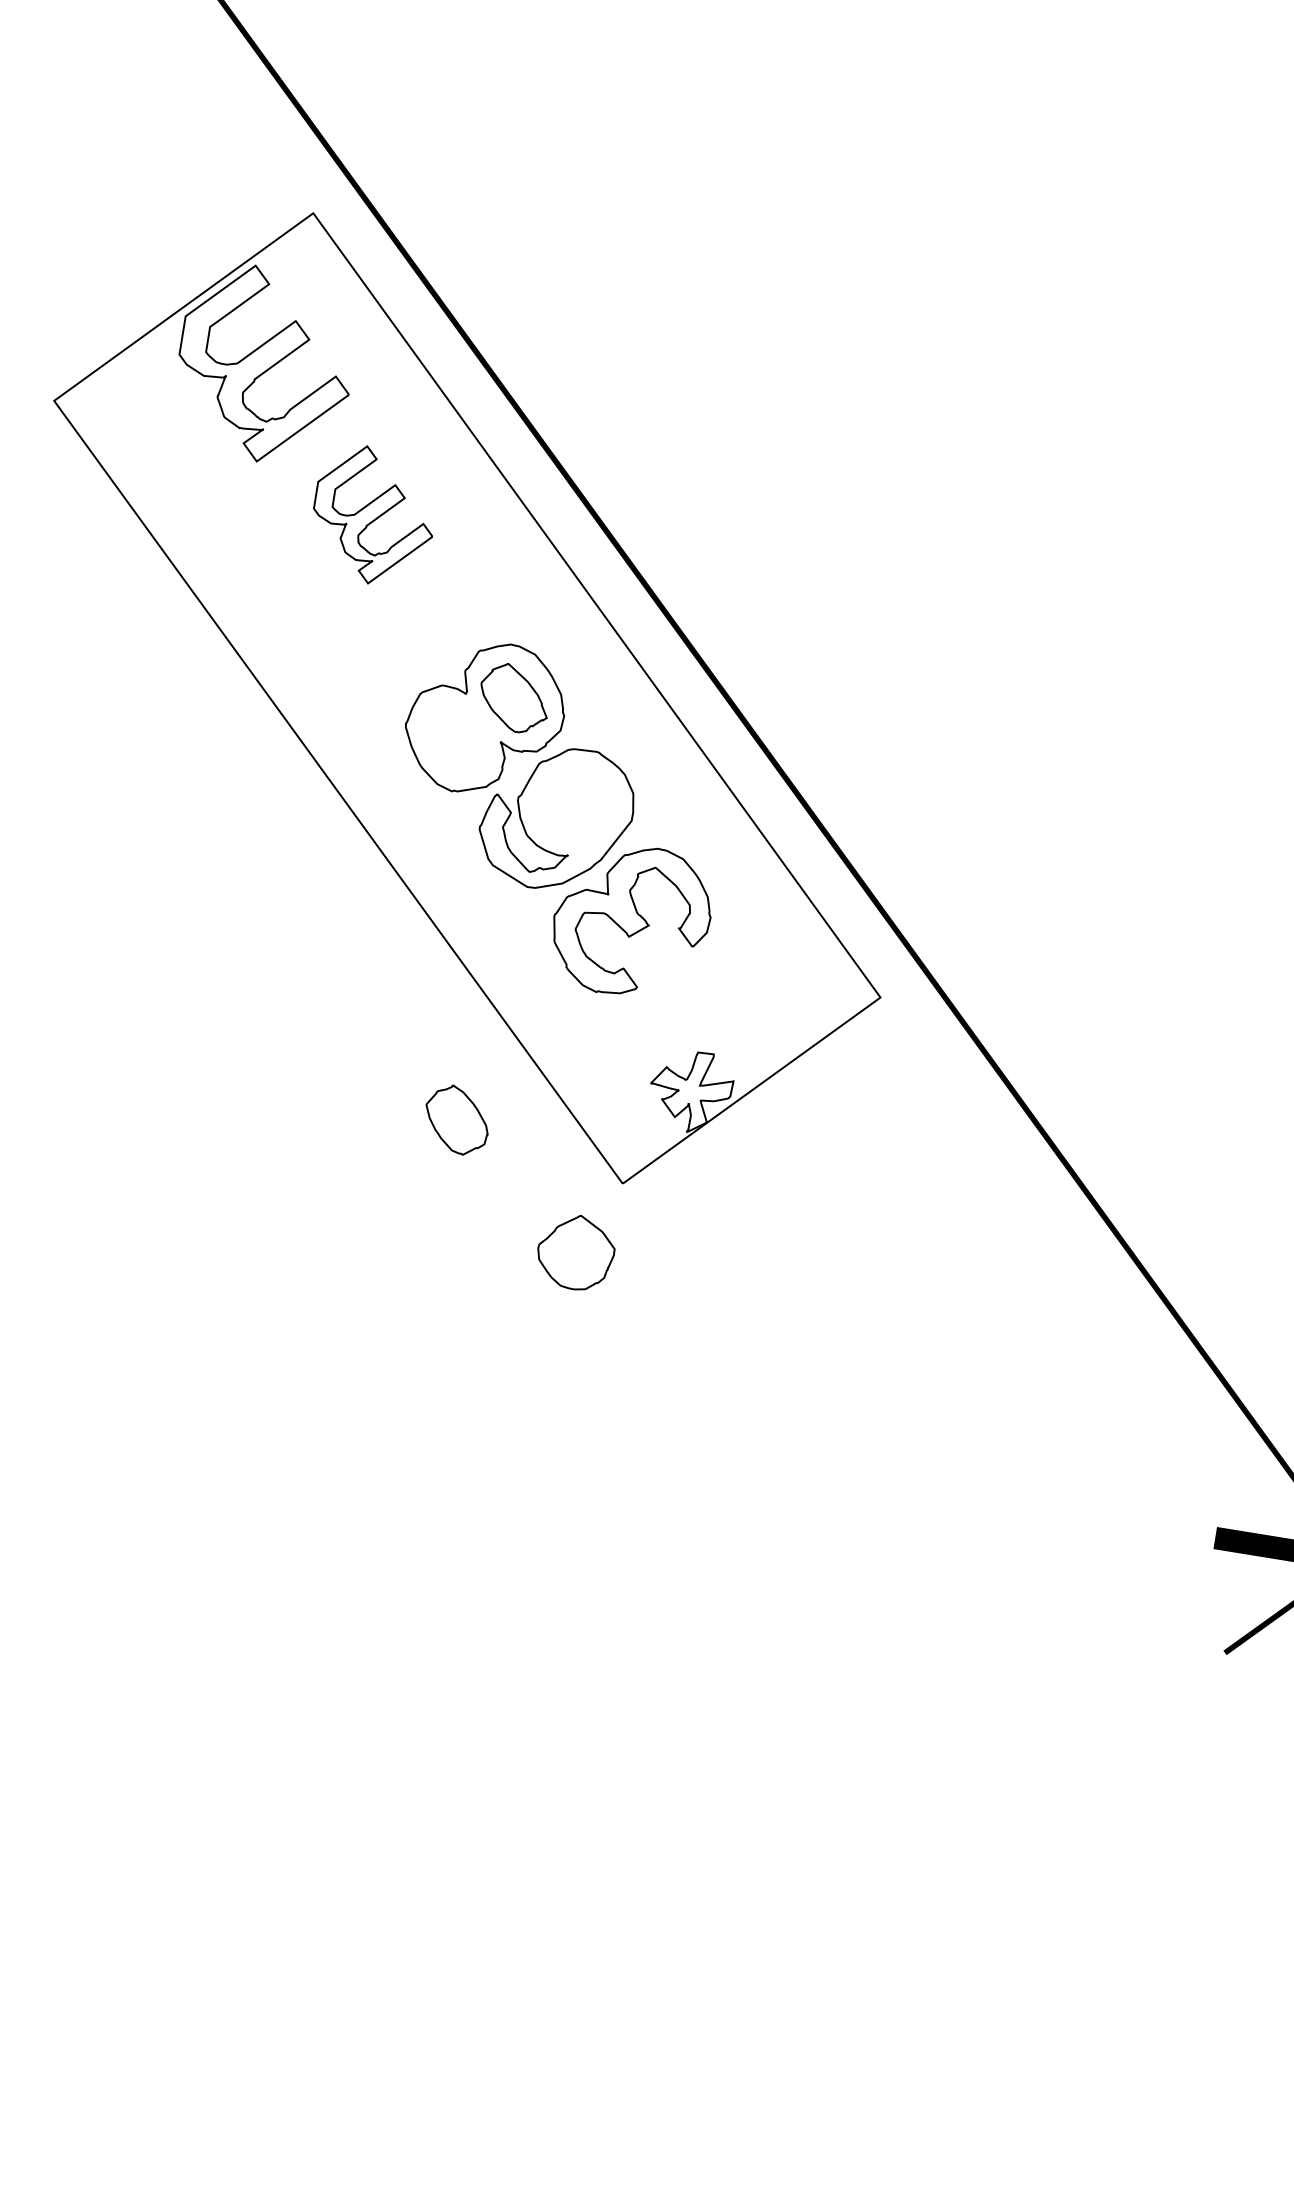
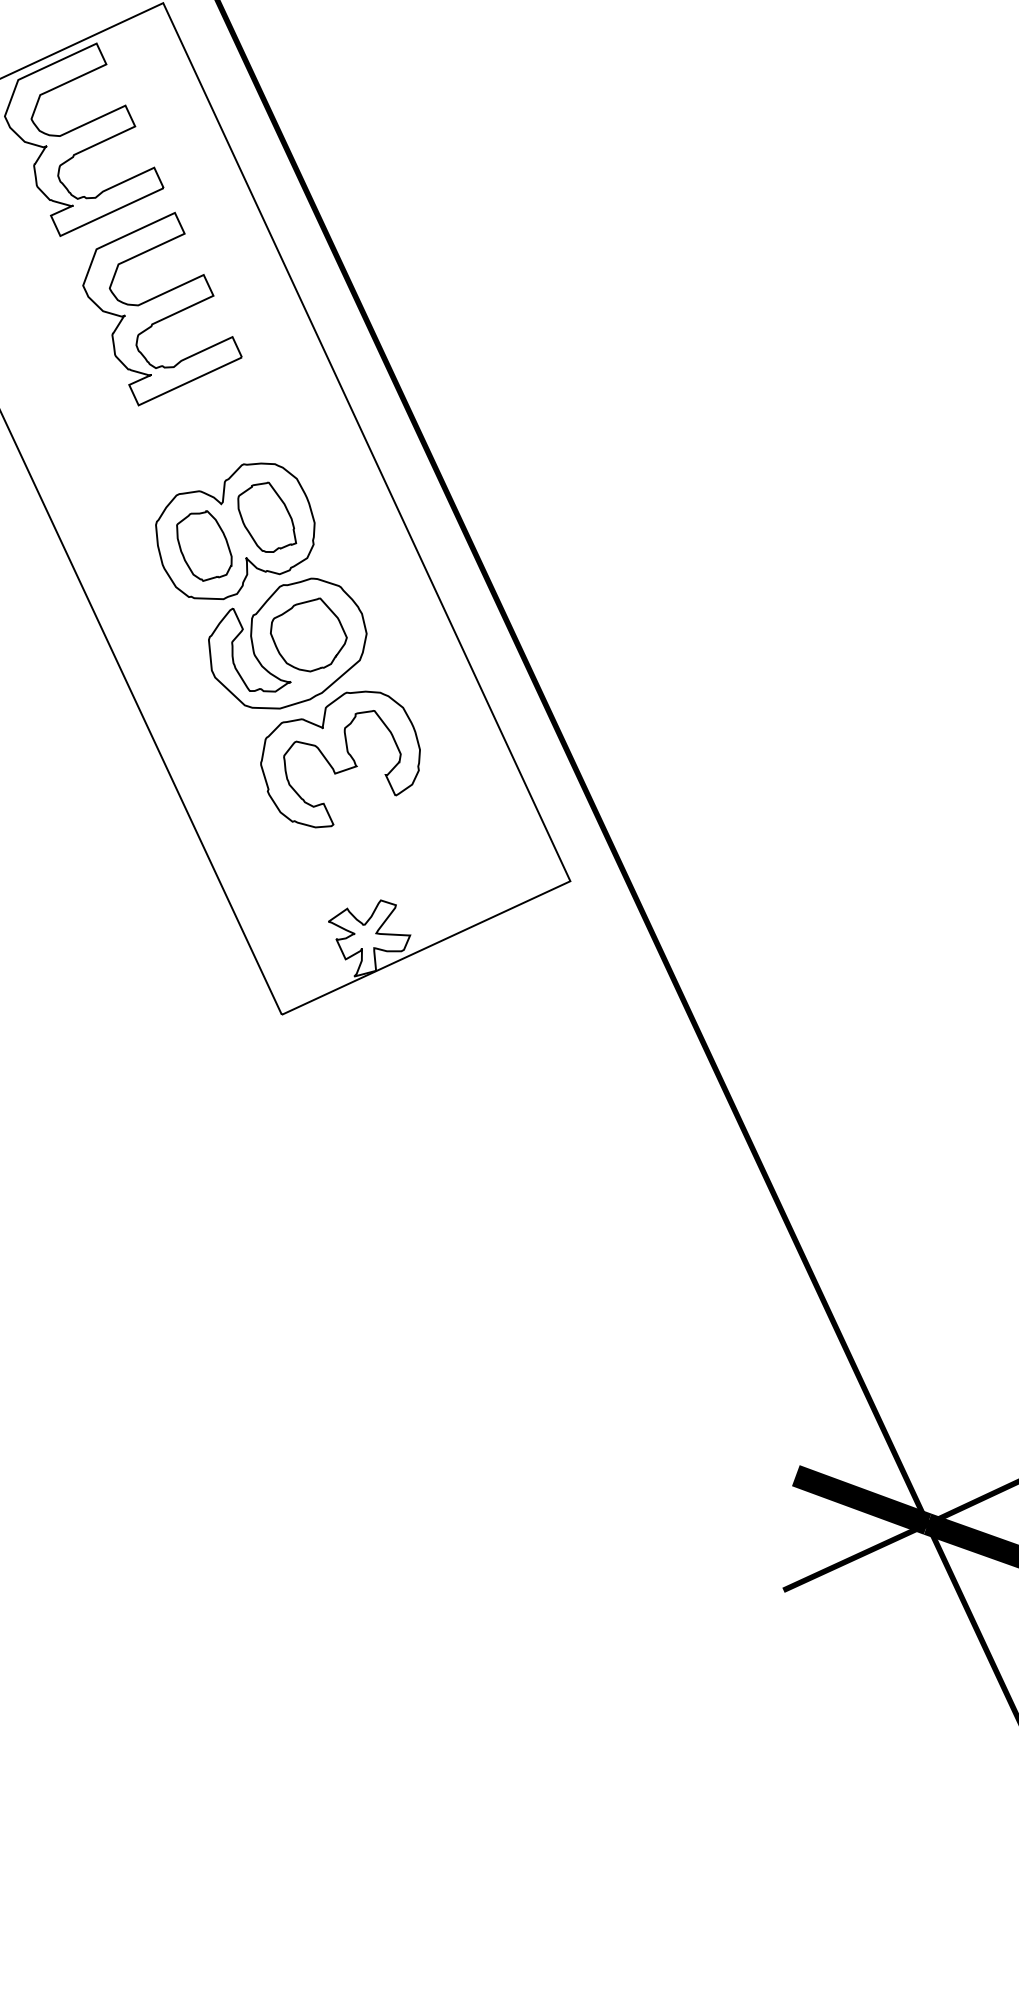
part: (372, 514) -> (163, 310), size x1.43
part: (456, 1119) -> (203, 545), moved
part: (576, 1252) -> (308, 633), moved

